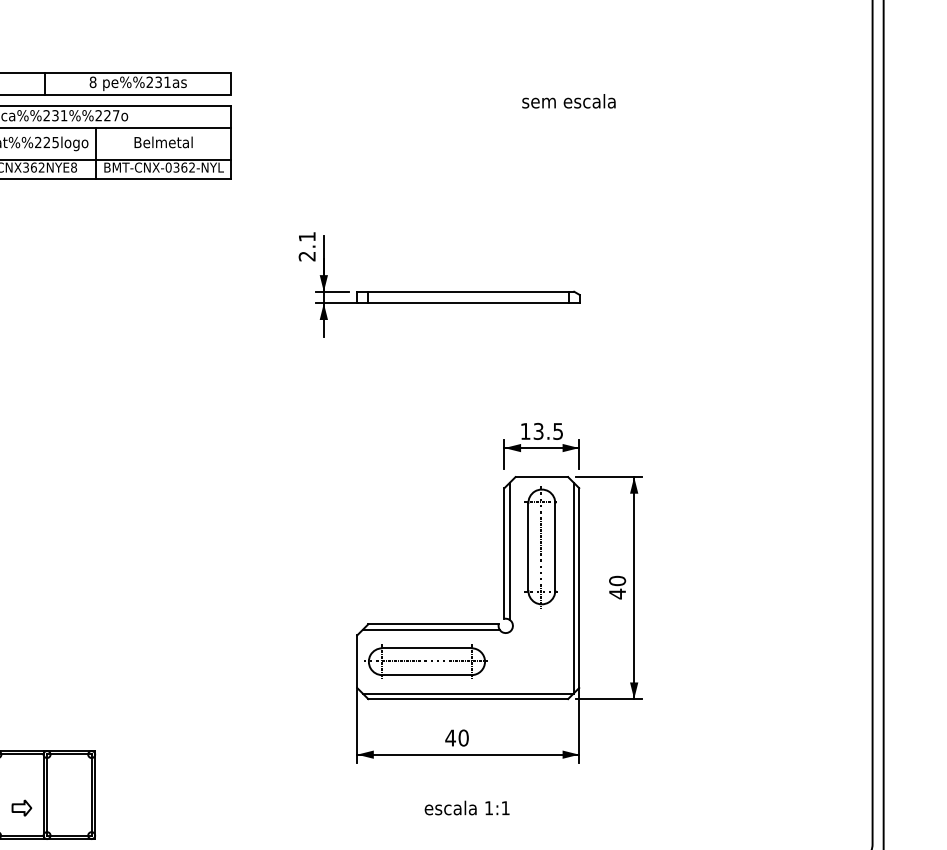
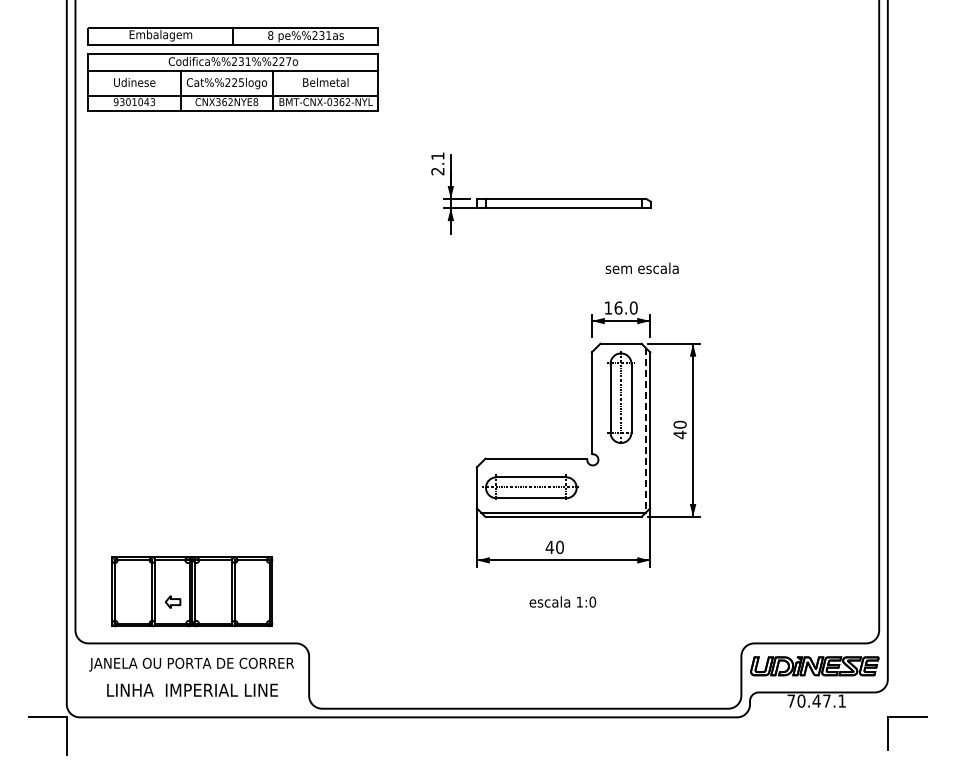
text: (568, 100) -> (641, 267), moved
text: (547, 430) -> (625, 307), 13.5 -> 16.0
line: (510, 551) -> (596, 401), removed
line: (573, 588) -> (645, 430), solid -> dashed
line: (430, 629) -> (534, 462), removed
curve: (22, 804) -> (215, 599), removed
text: (505, 807) -> (592, 601), 1:1 -> 1:0

